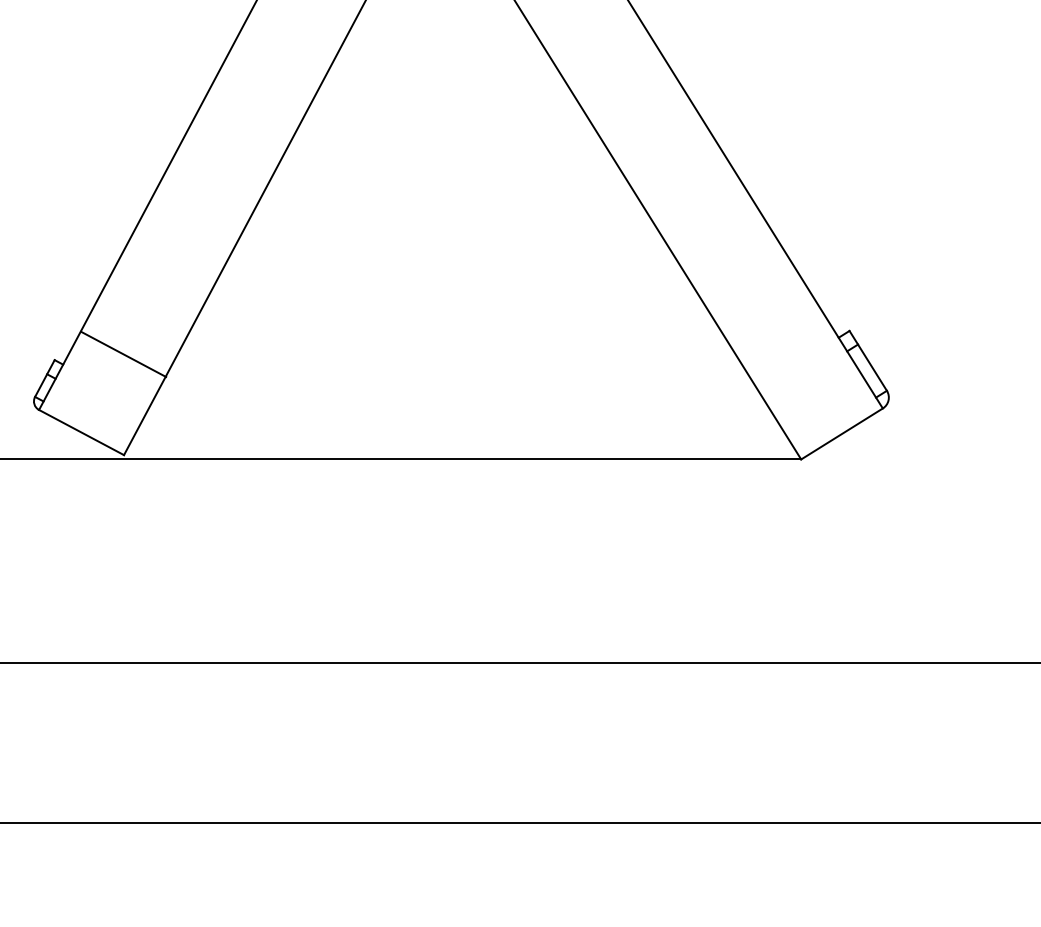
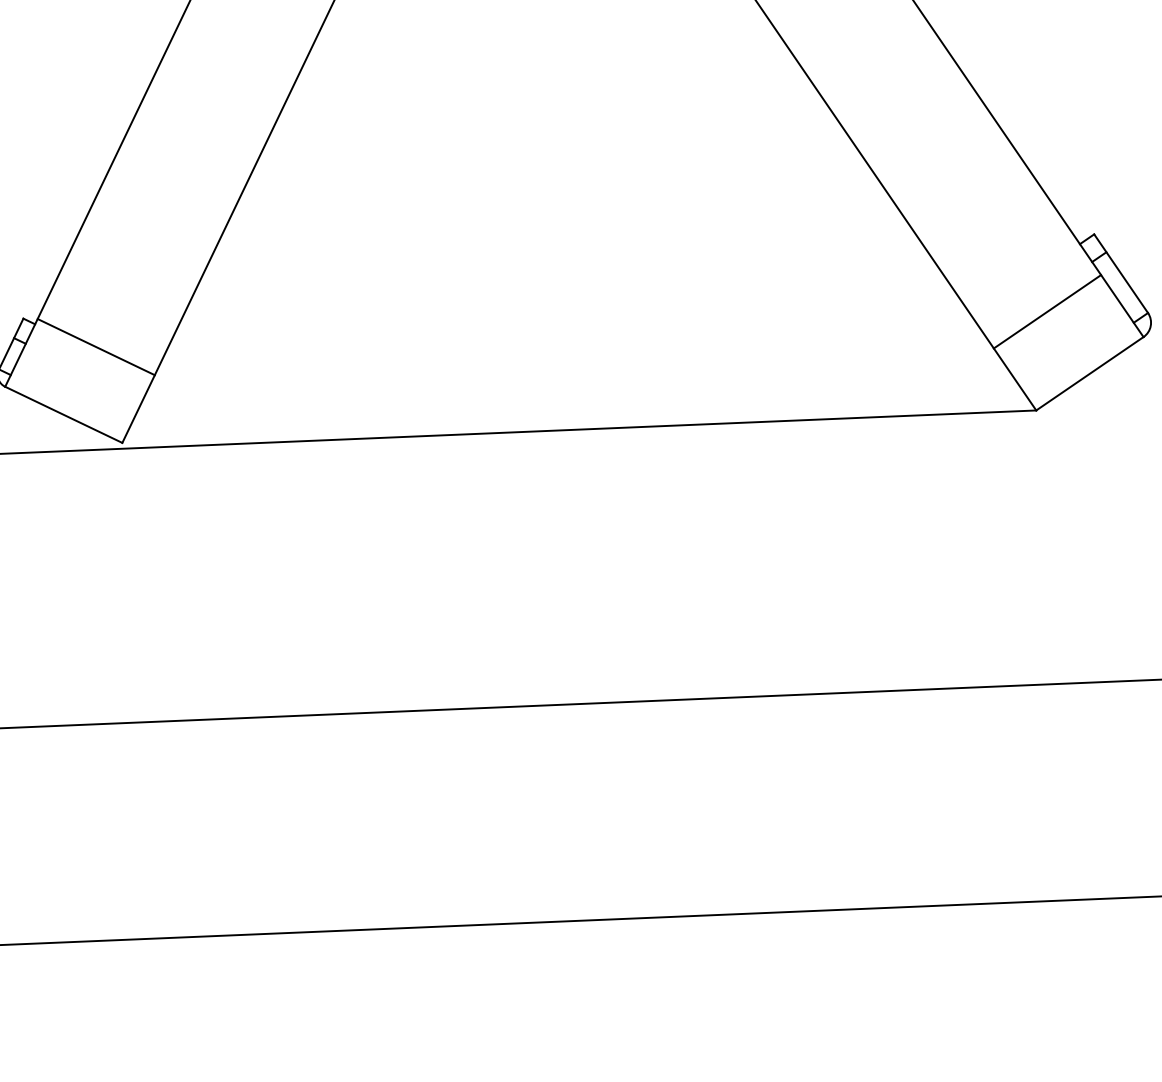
line: (123, 354) -> (96, 347), moved
line: (812, 386) -> (1047, 311), added

